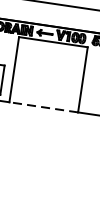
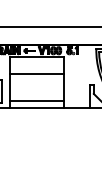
line: (49, 63) -> (36, 73), added
line: (44, 98) -> (36, 100), added
line: (44, 107) -> (37, 107), dashed -> solid

